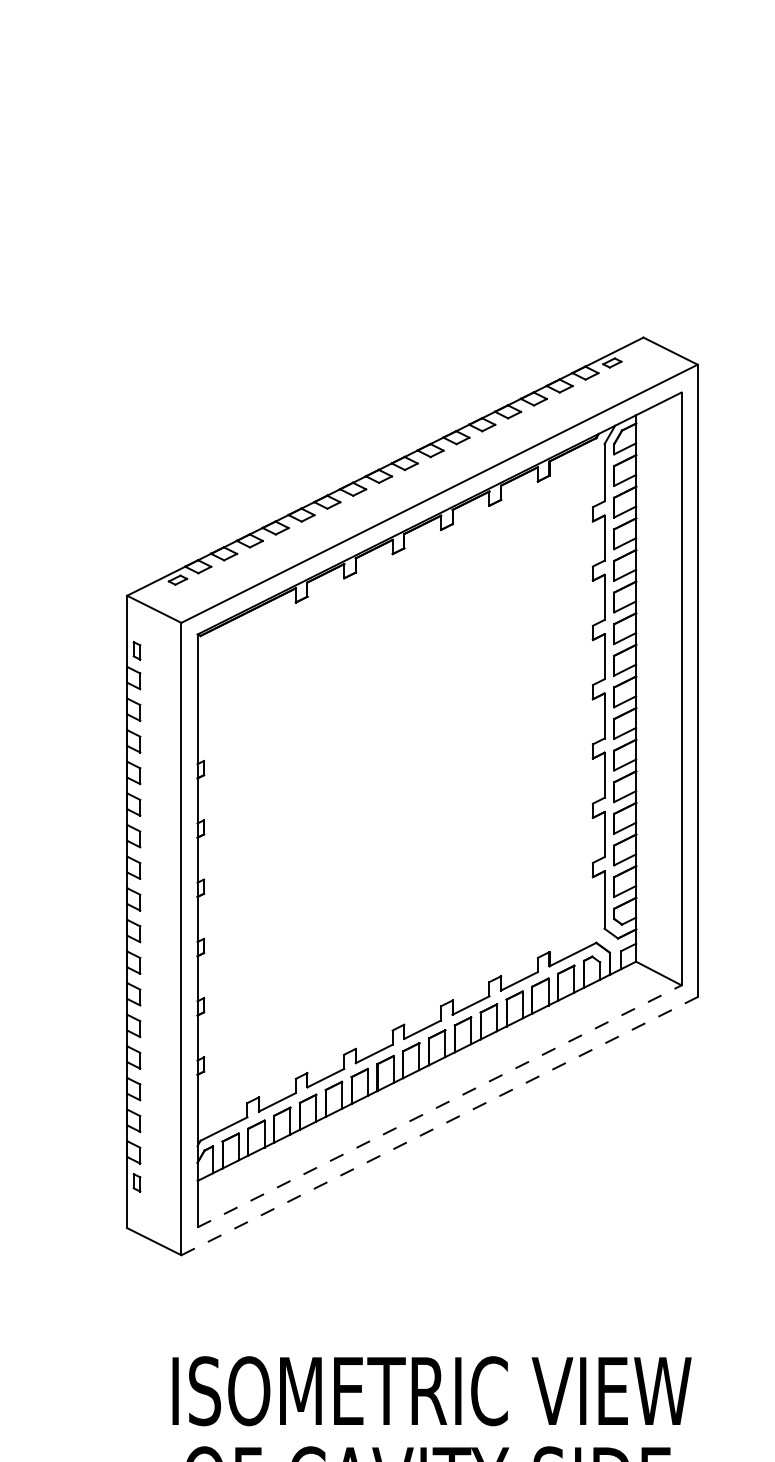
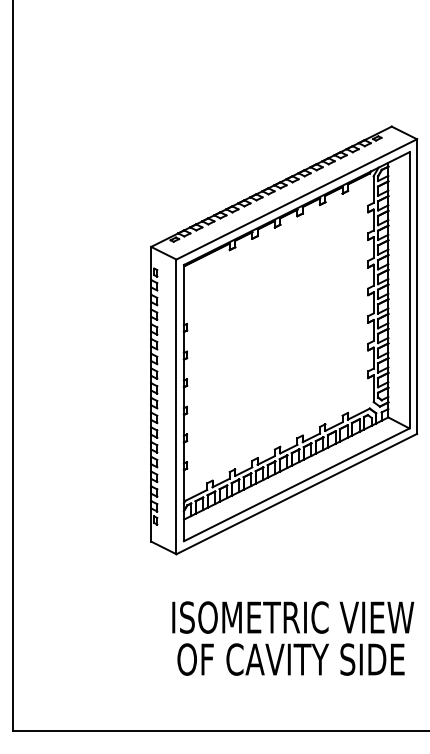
line: (441, 1105) -> (297, 484), dashed -> solid
line: (441, 1124) -> (297, 493), dashed -> solid

